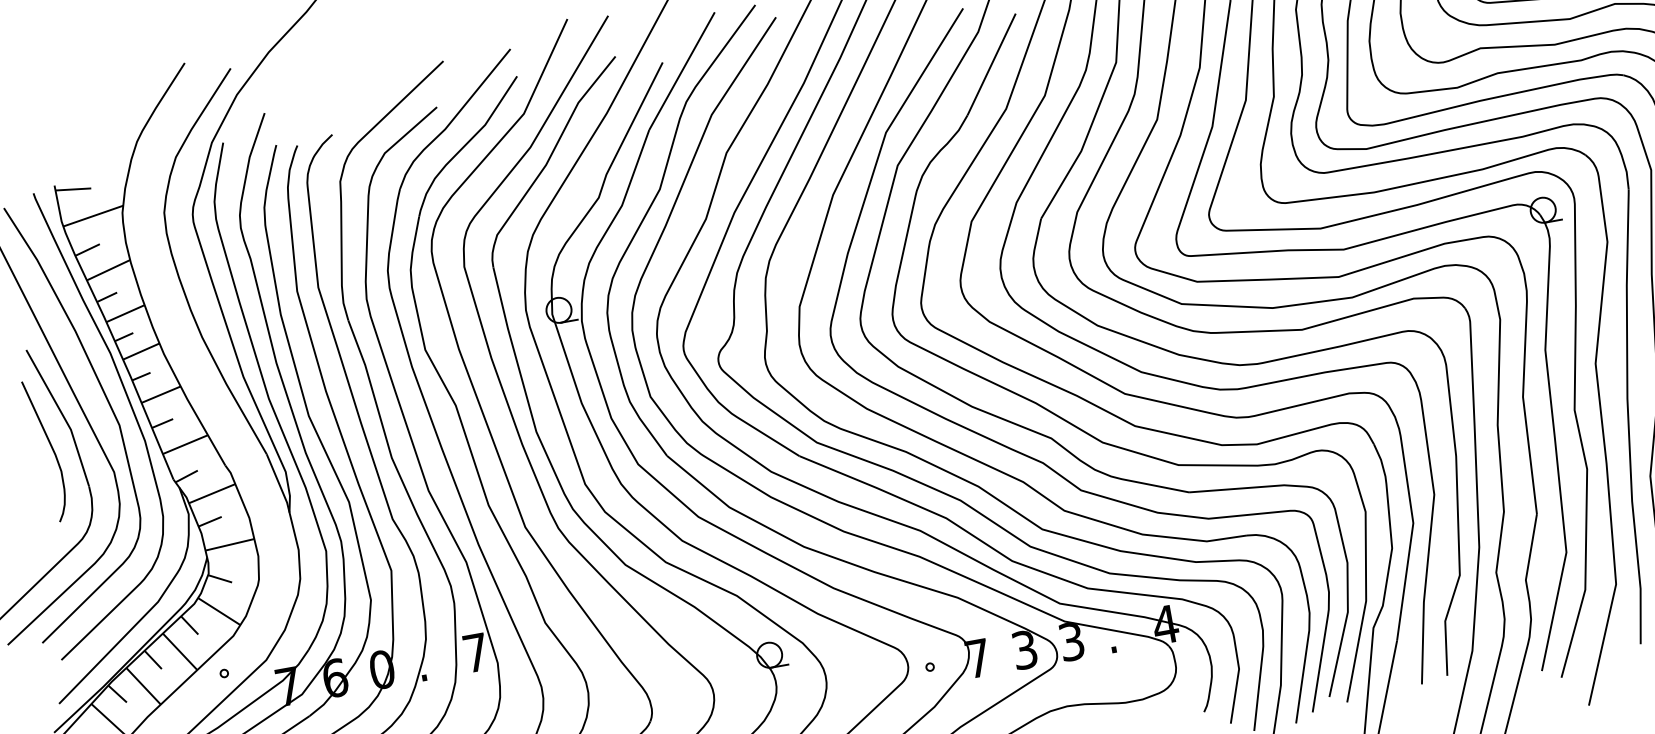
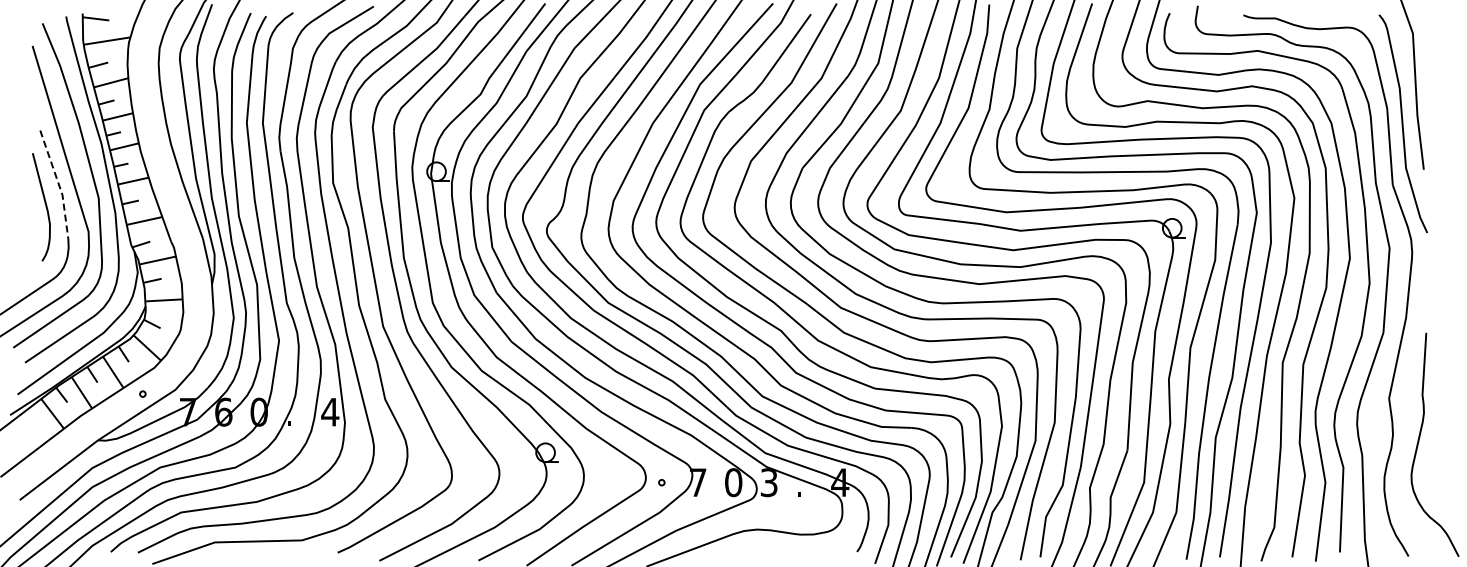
line: (63, 416) -> (58, 184), solid -> dashed
text: (1024, 649) -> (733, 482), 3 -> 0
text: (476, 653) -> (330, 412), 7 -> 4

